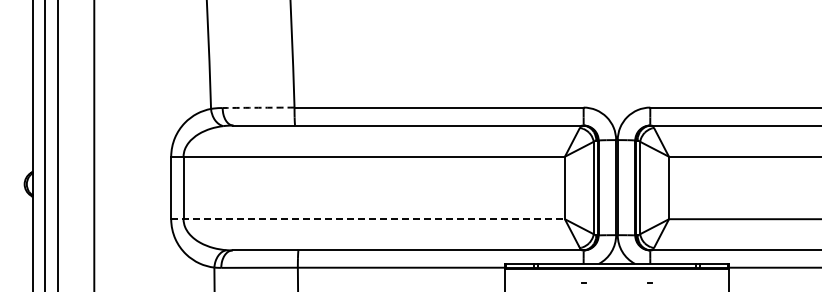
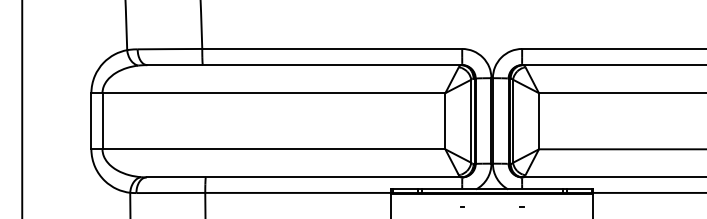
arc: (258, 107) -> (169, 48), dashed -> solid
line: (368, 219) -> (268, 149), dashed -> solid

